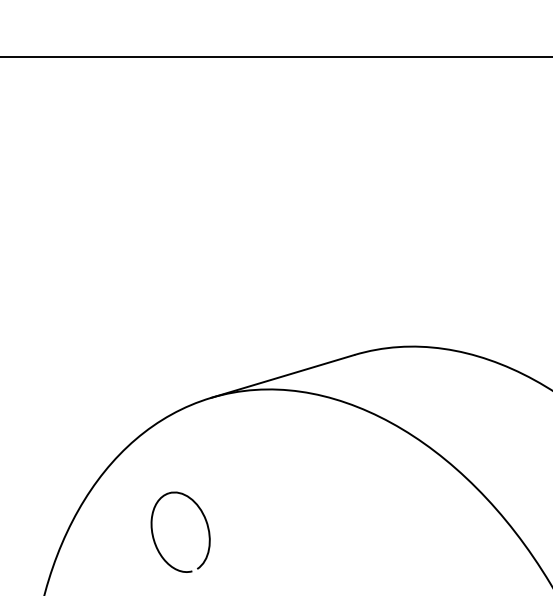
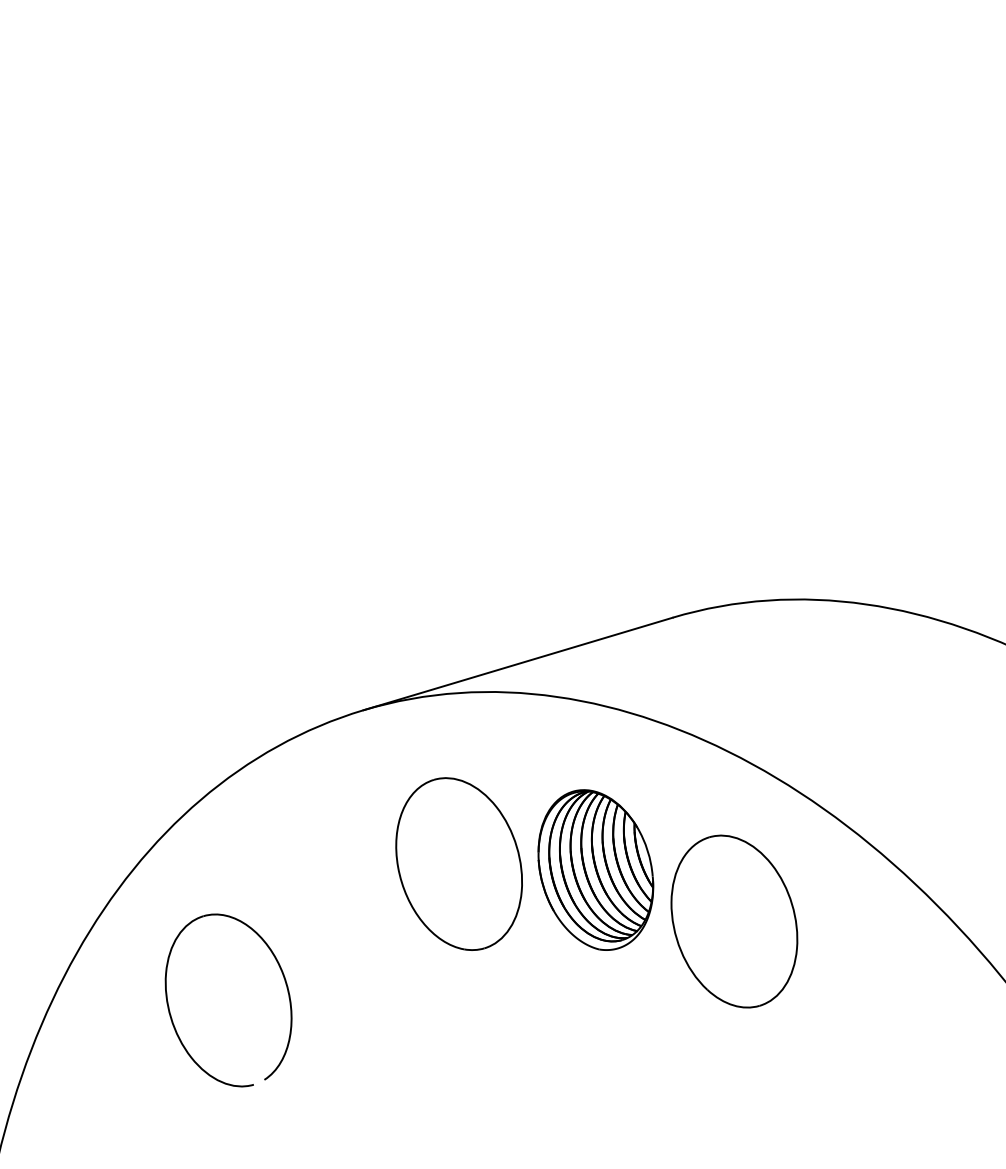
part: (318, 482) -> (595, 892), added
part: (205, 522) -> (282, 979), moved

